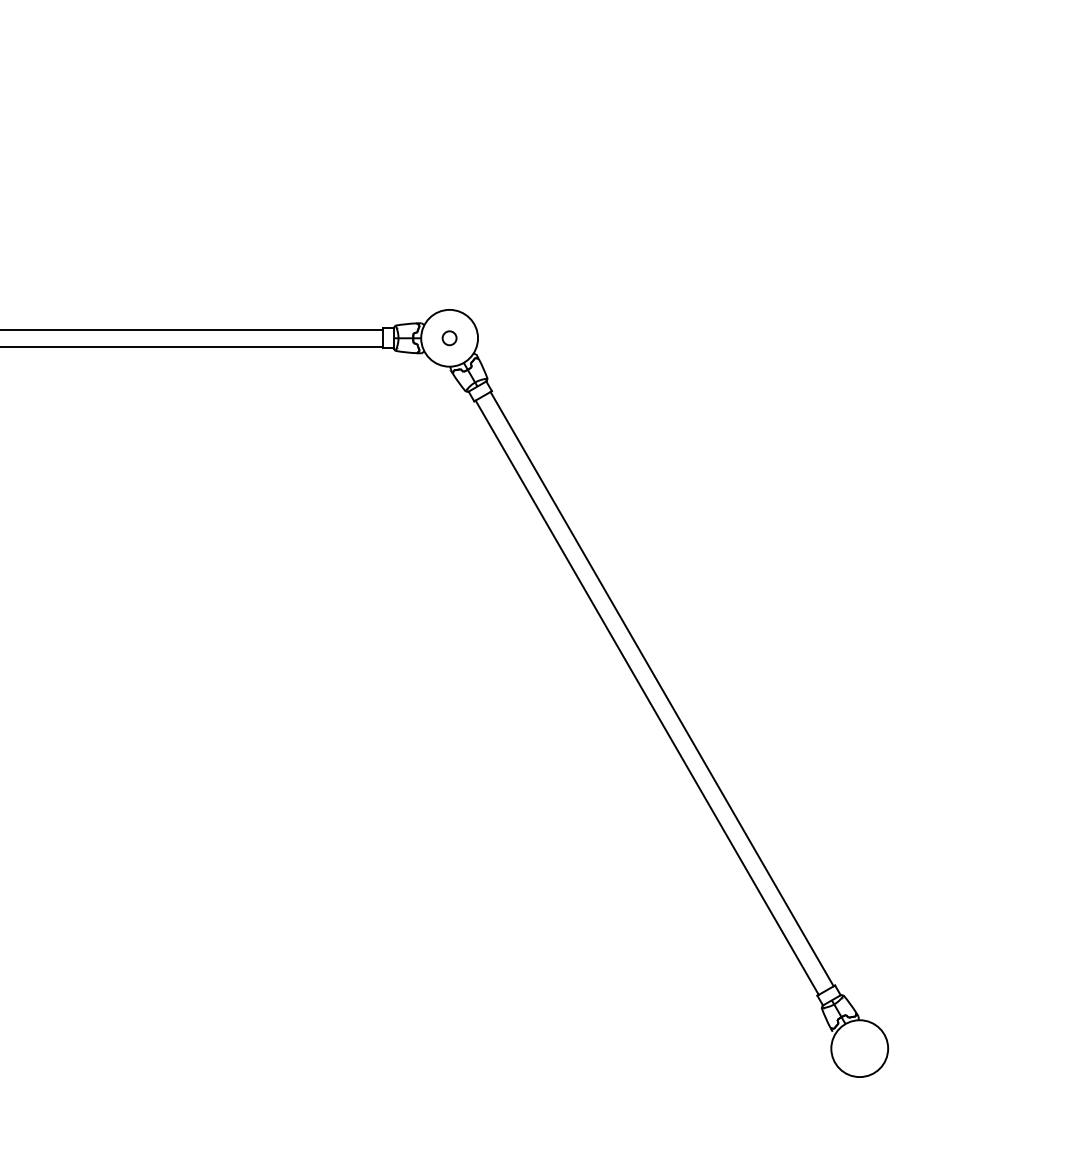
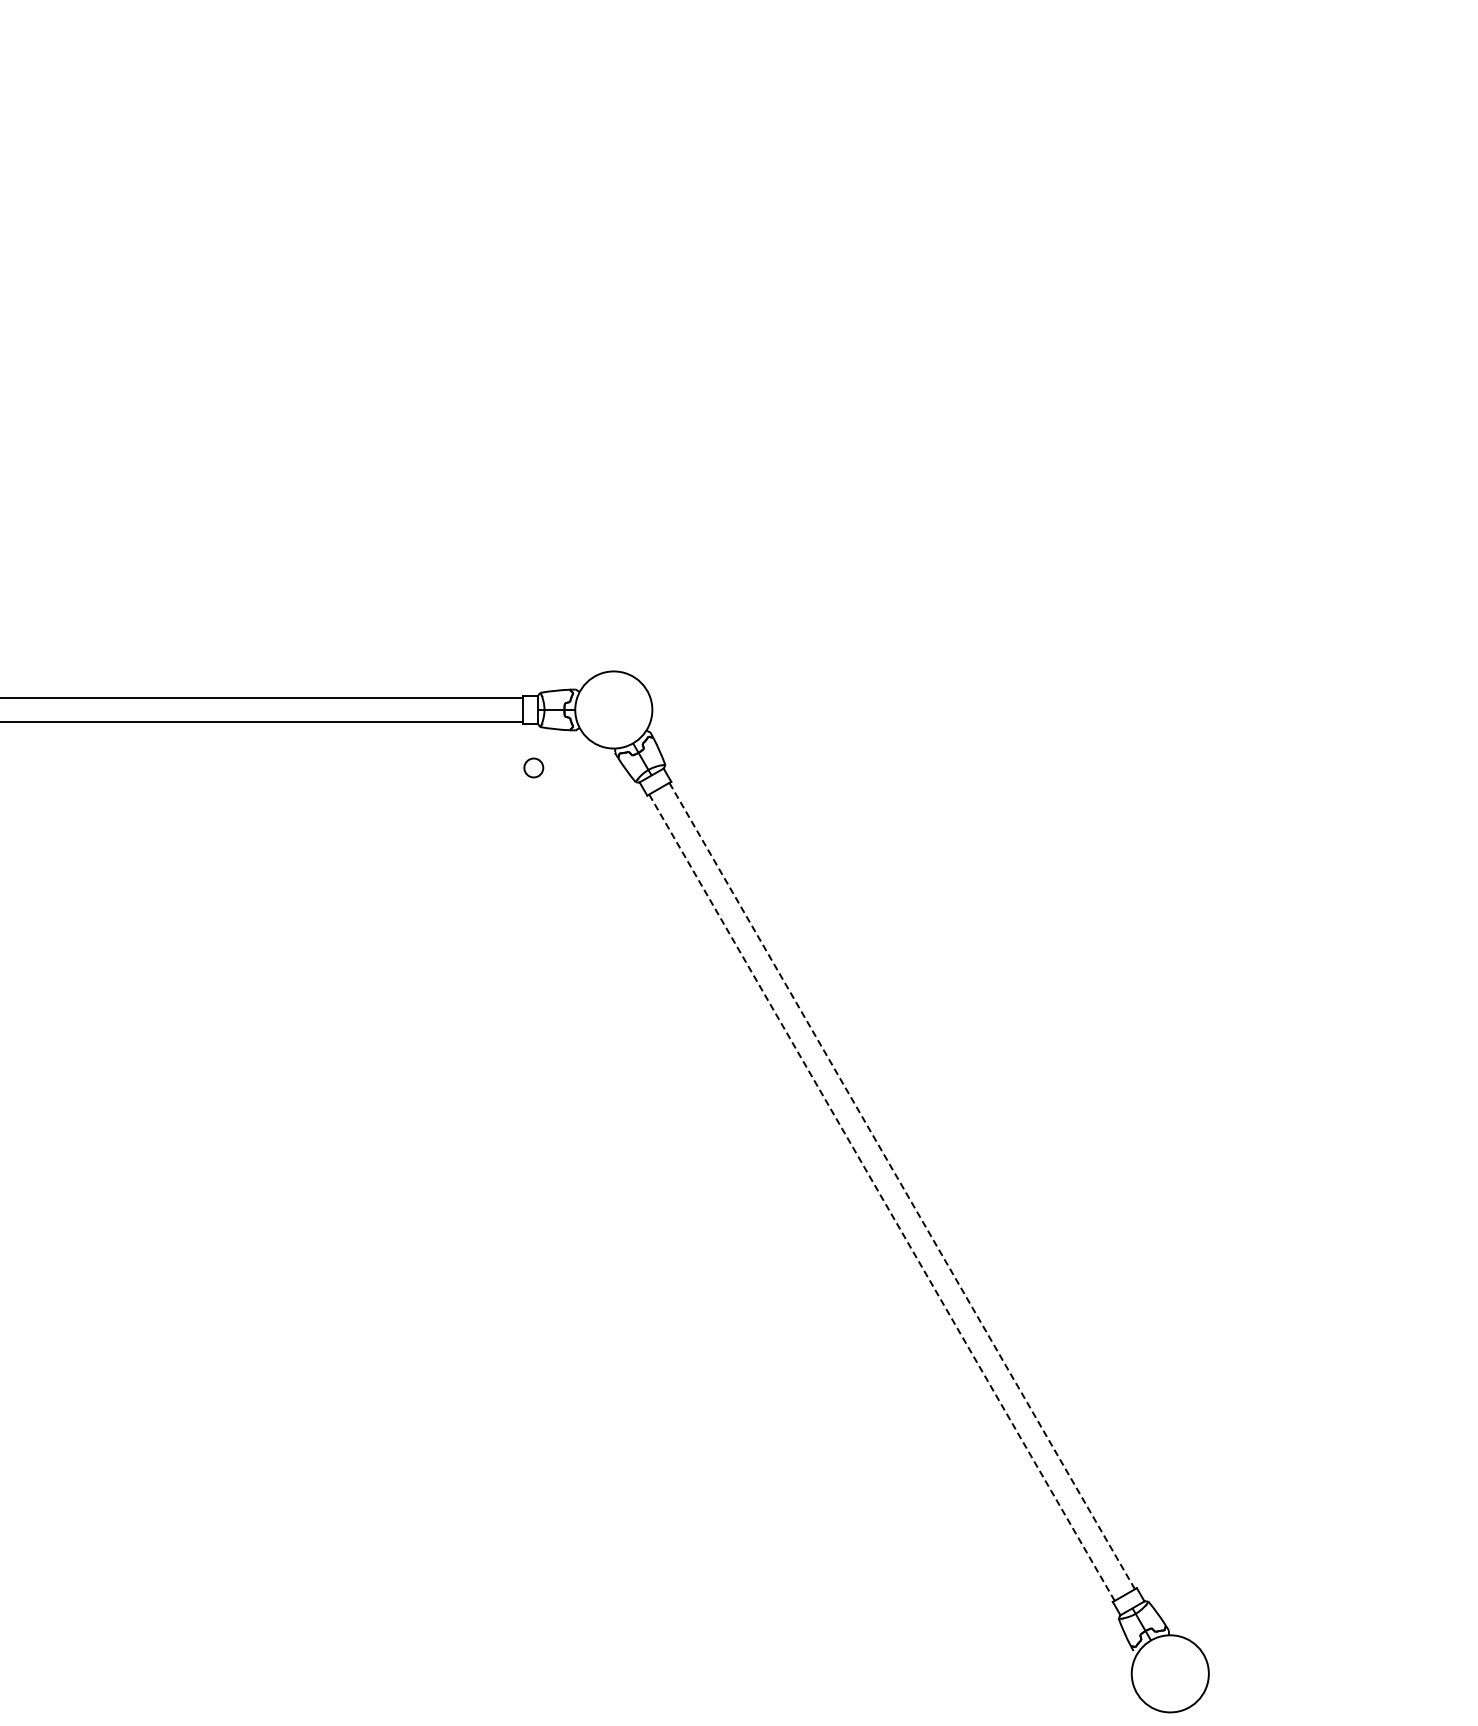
circle: (449, 337) -> (533, 767), moved
line: (662, 689) -> (902, 1186), solid -> dashed
line: (646, 697) -> (881, 1197), solid -> dashed

